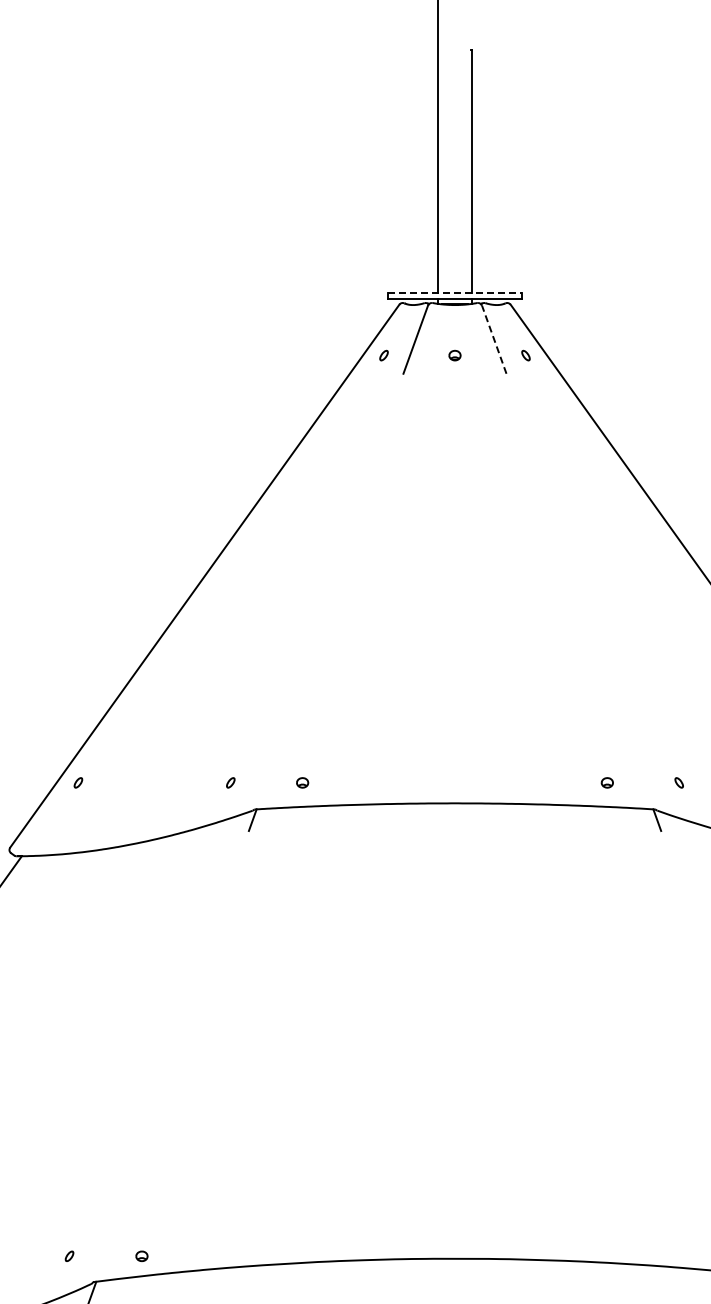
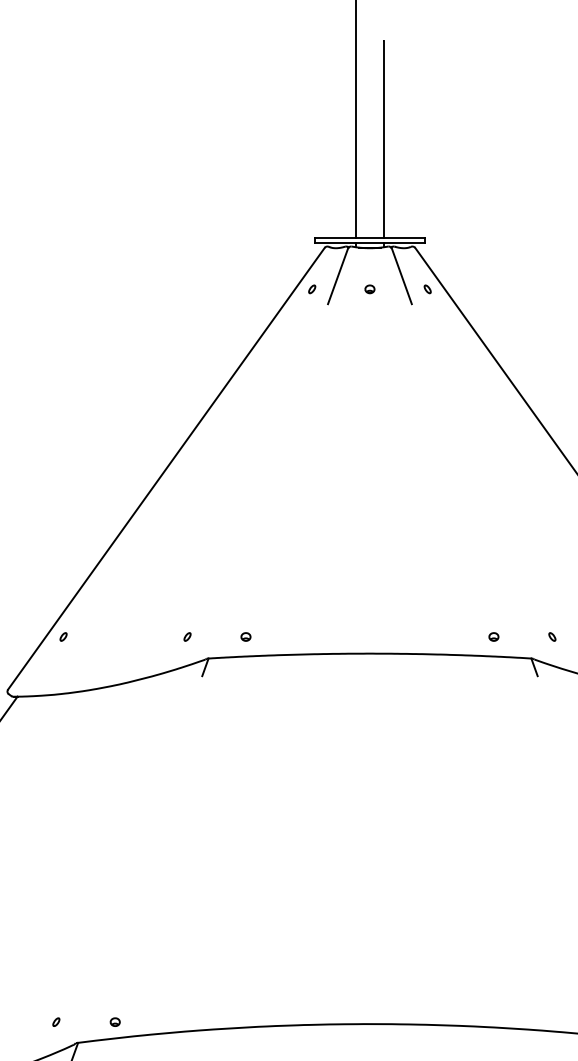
line: (455, 292) -> (370, 238), dashed -> solid
line: (494, 339) -> (402, 276), dashed -> solid

